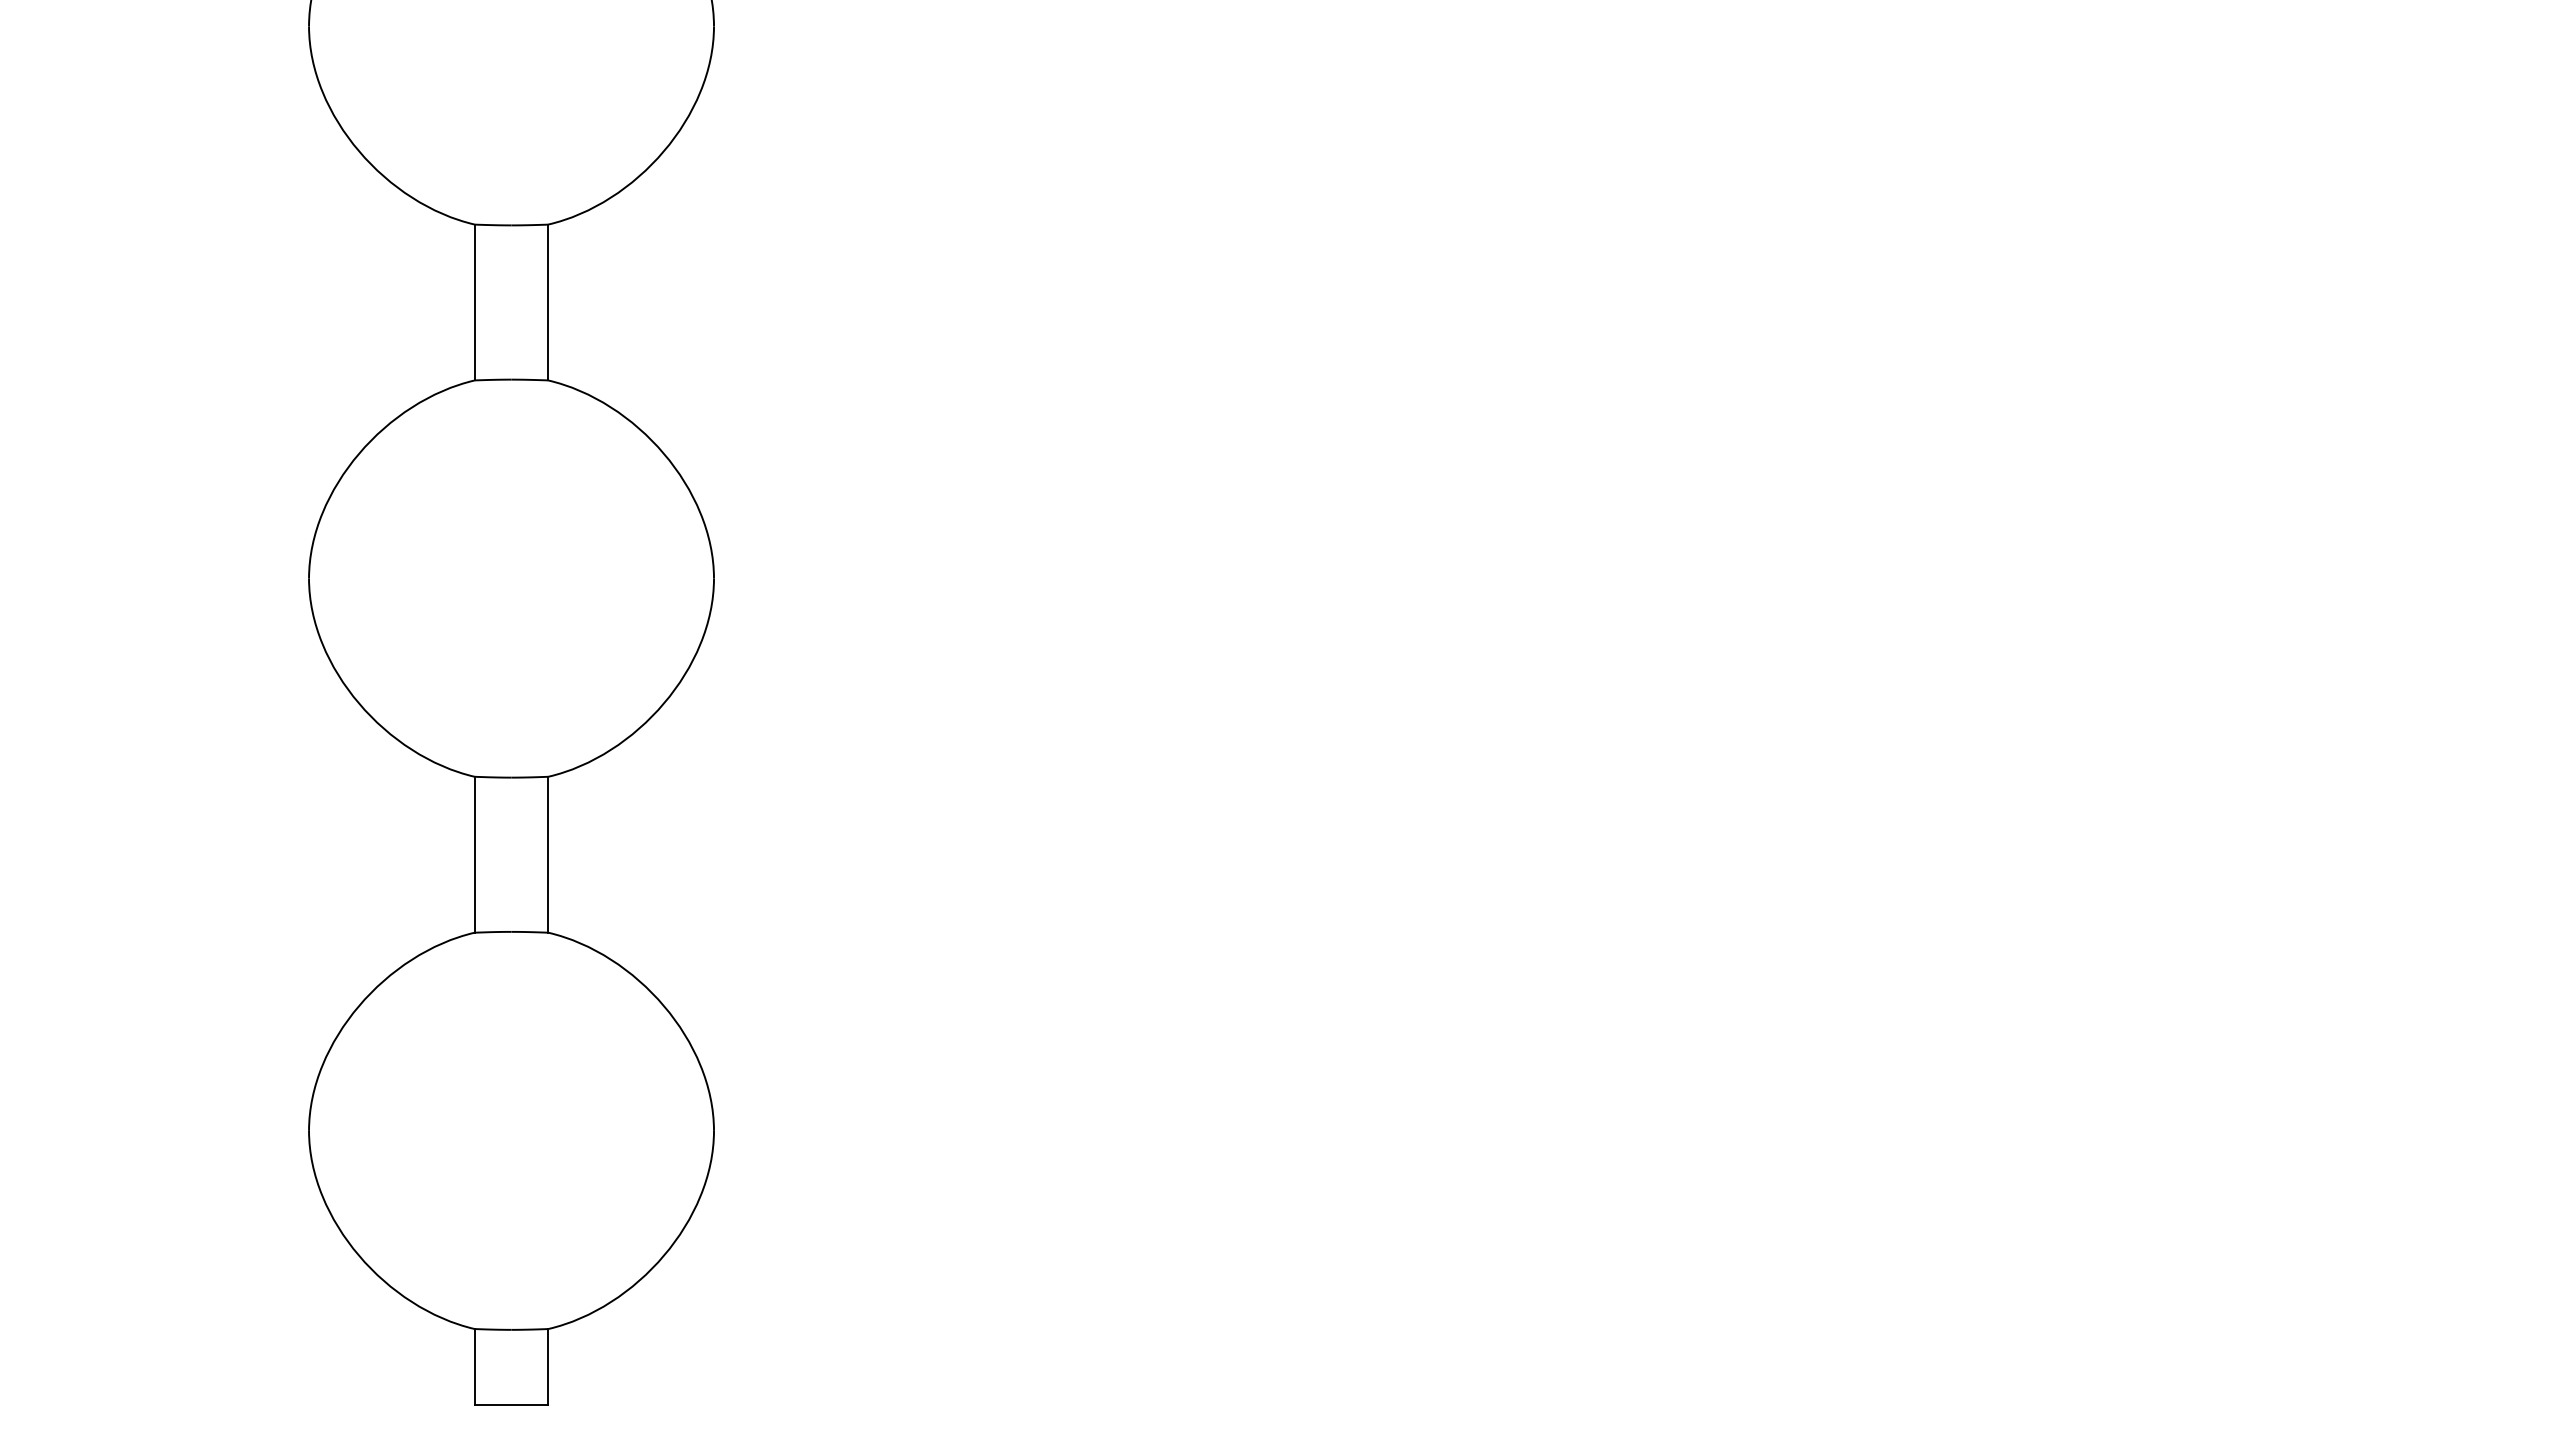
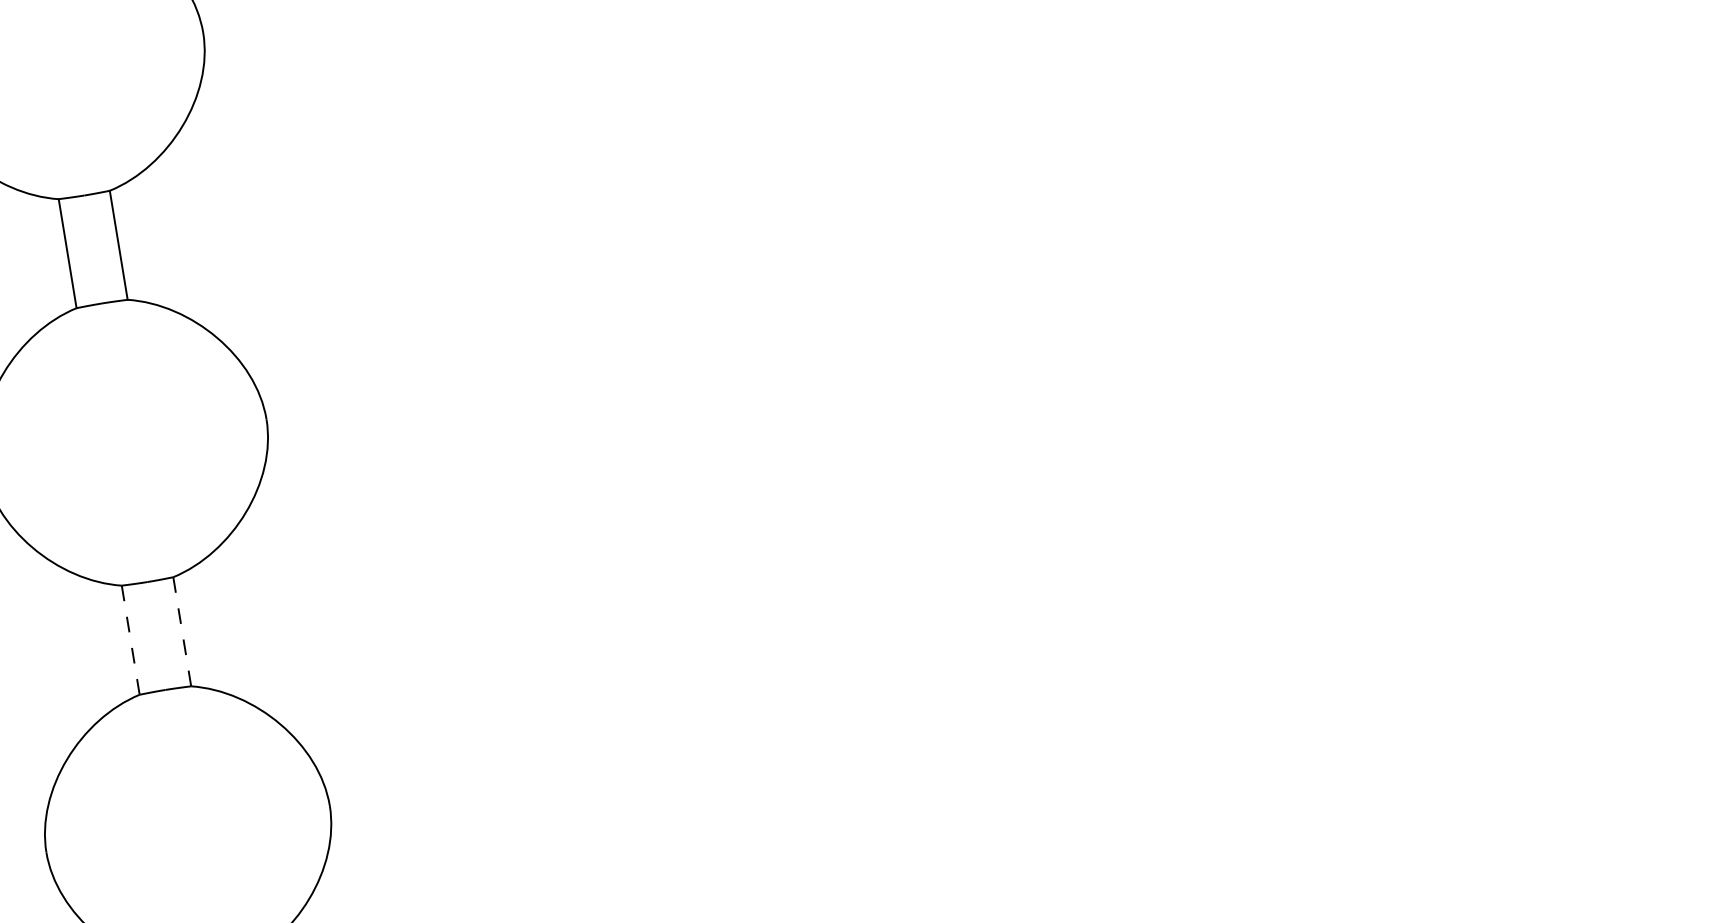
line: (474, 854) -> (130, 640), solid -> dashed
line: (548, 854) -> (182, 631), solid -> dashed

